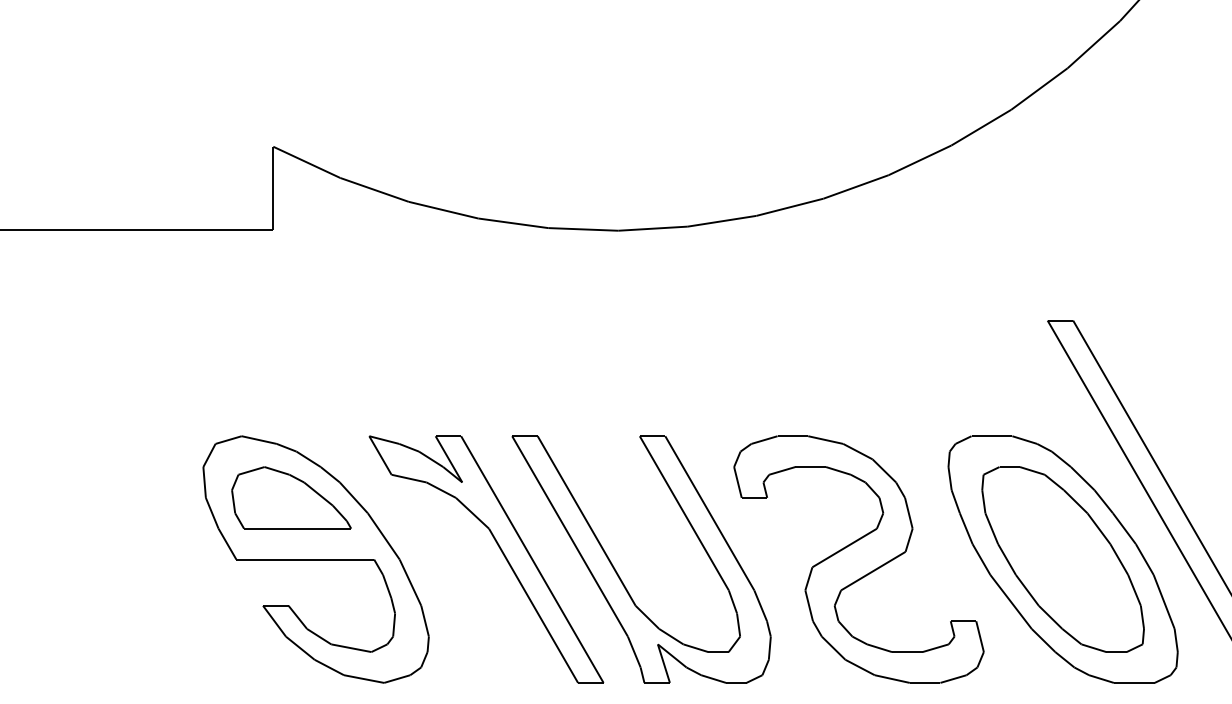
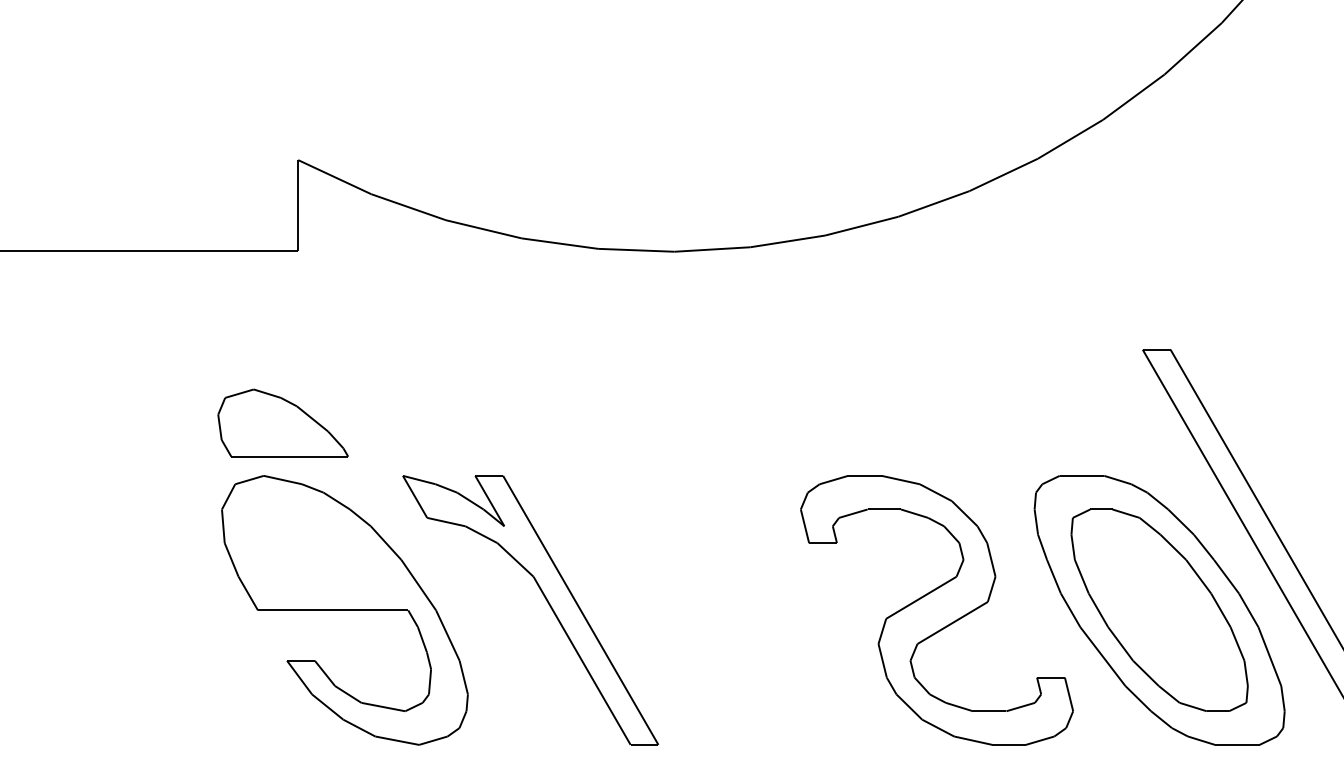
part: (290, 497) -> (282, 422), moved
part: (618, 573) -> (674, 625), removed

